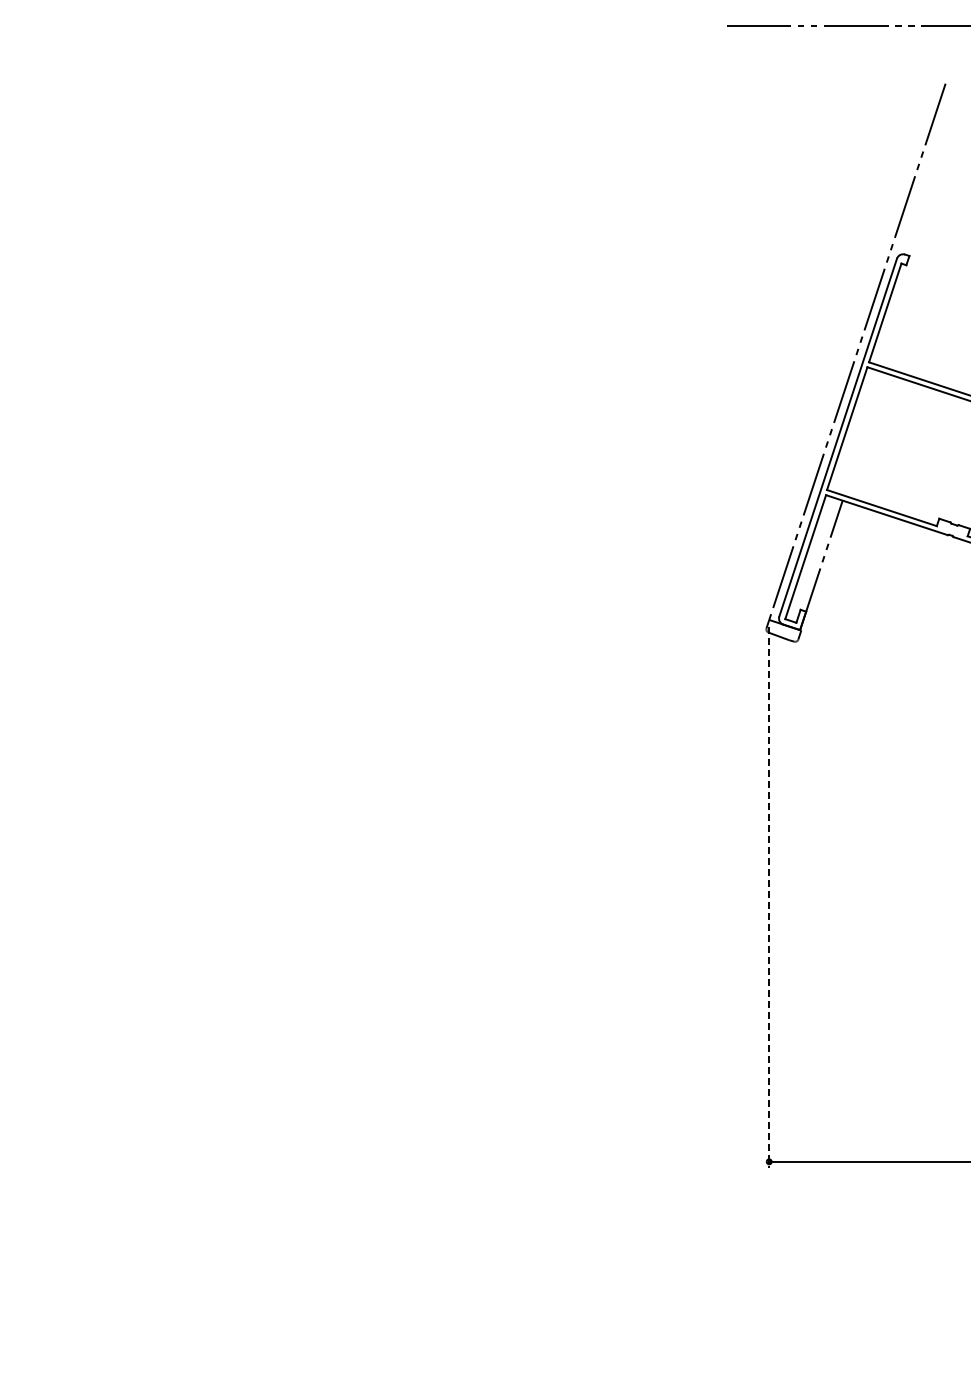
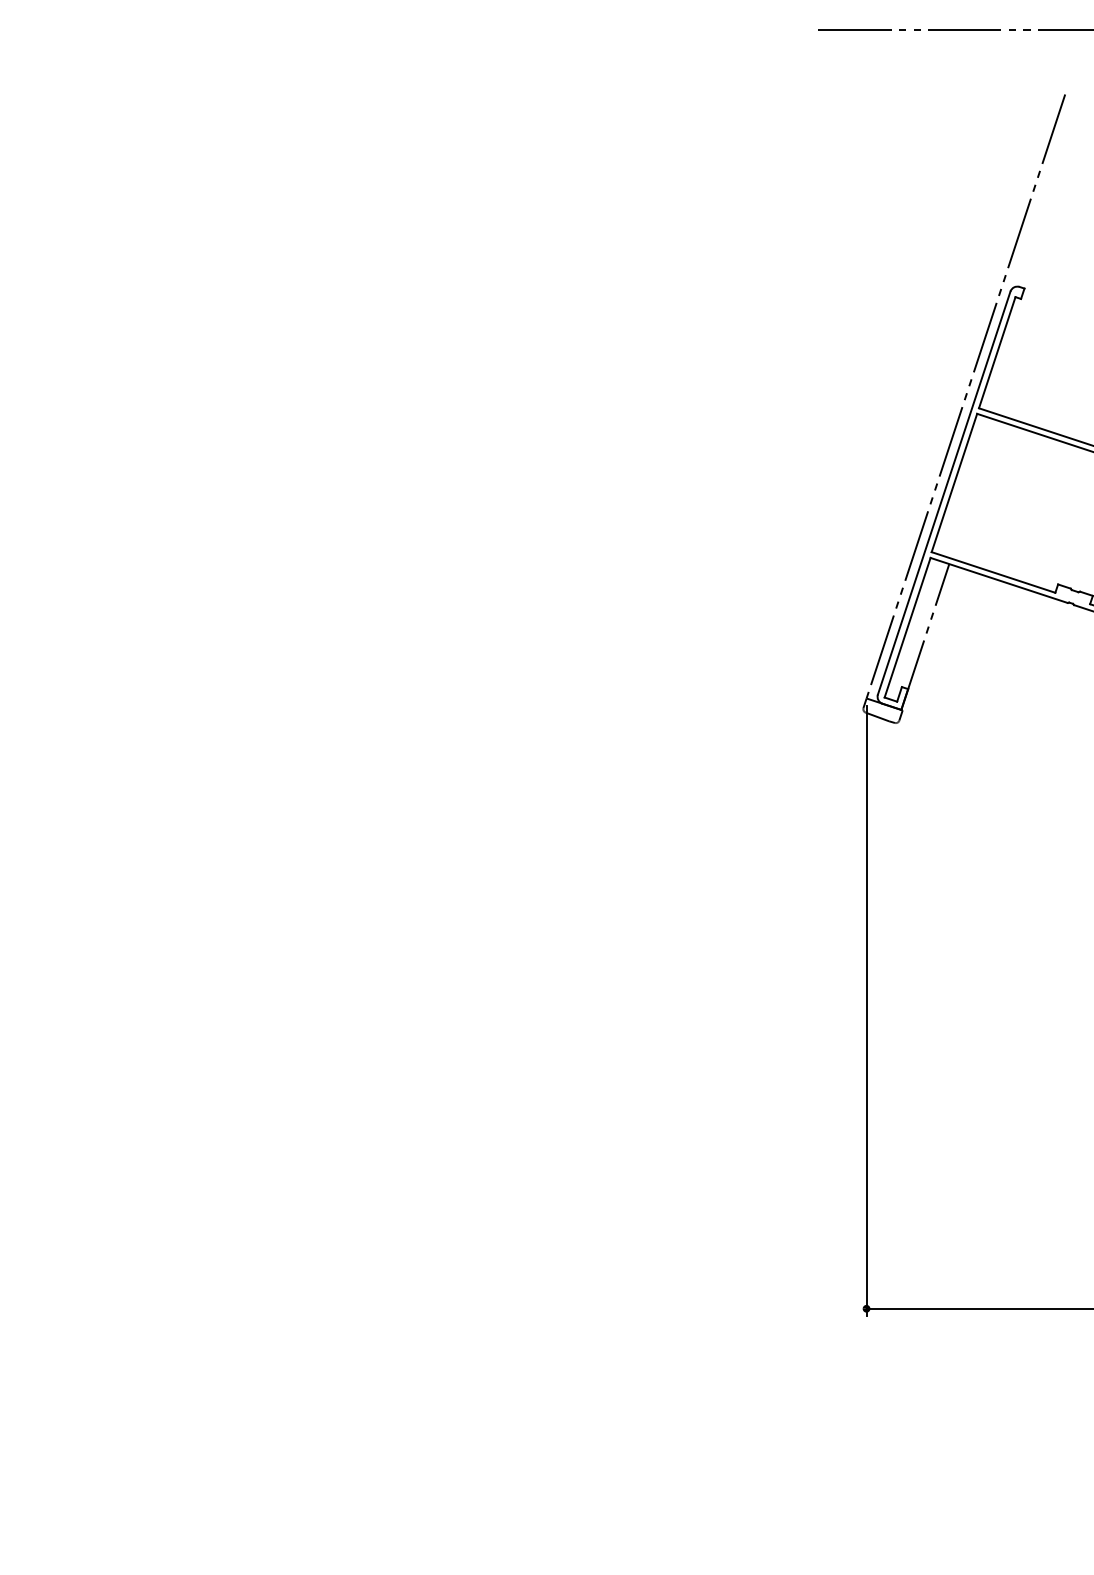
line: (769, 897) -> (866, 1011), dashed -> solid

